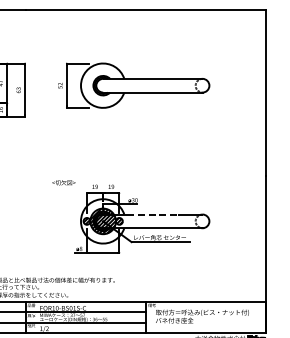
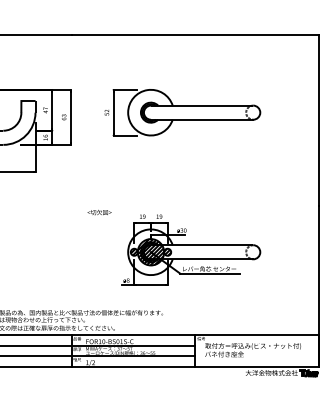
text: (63, 182) -> (99, 212), moved
line: (153, 214) -> (202, 245), dashed -> solid

